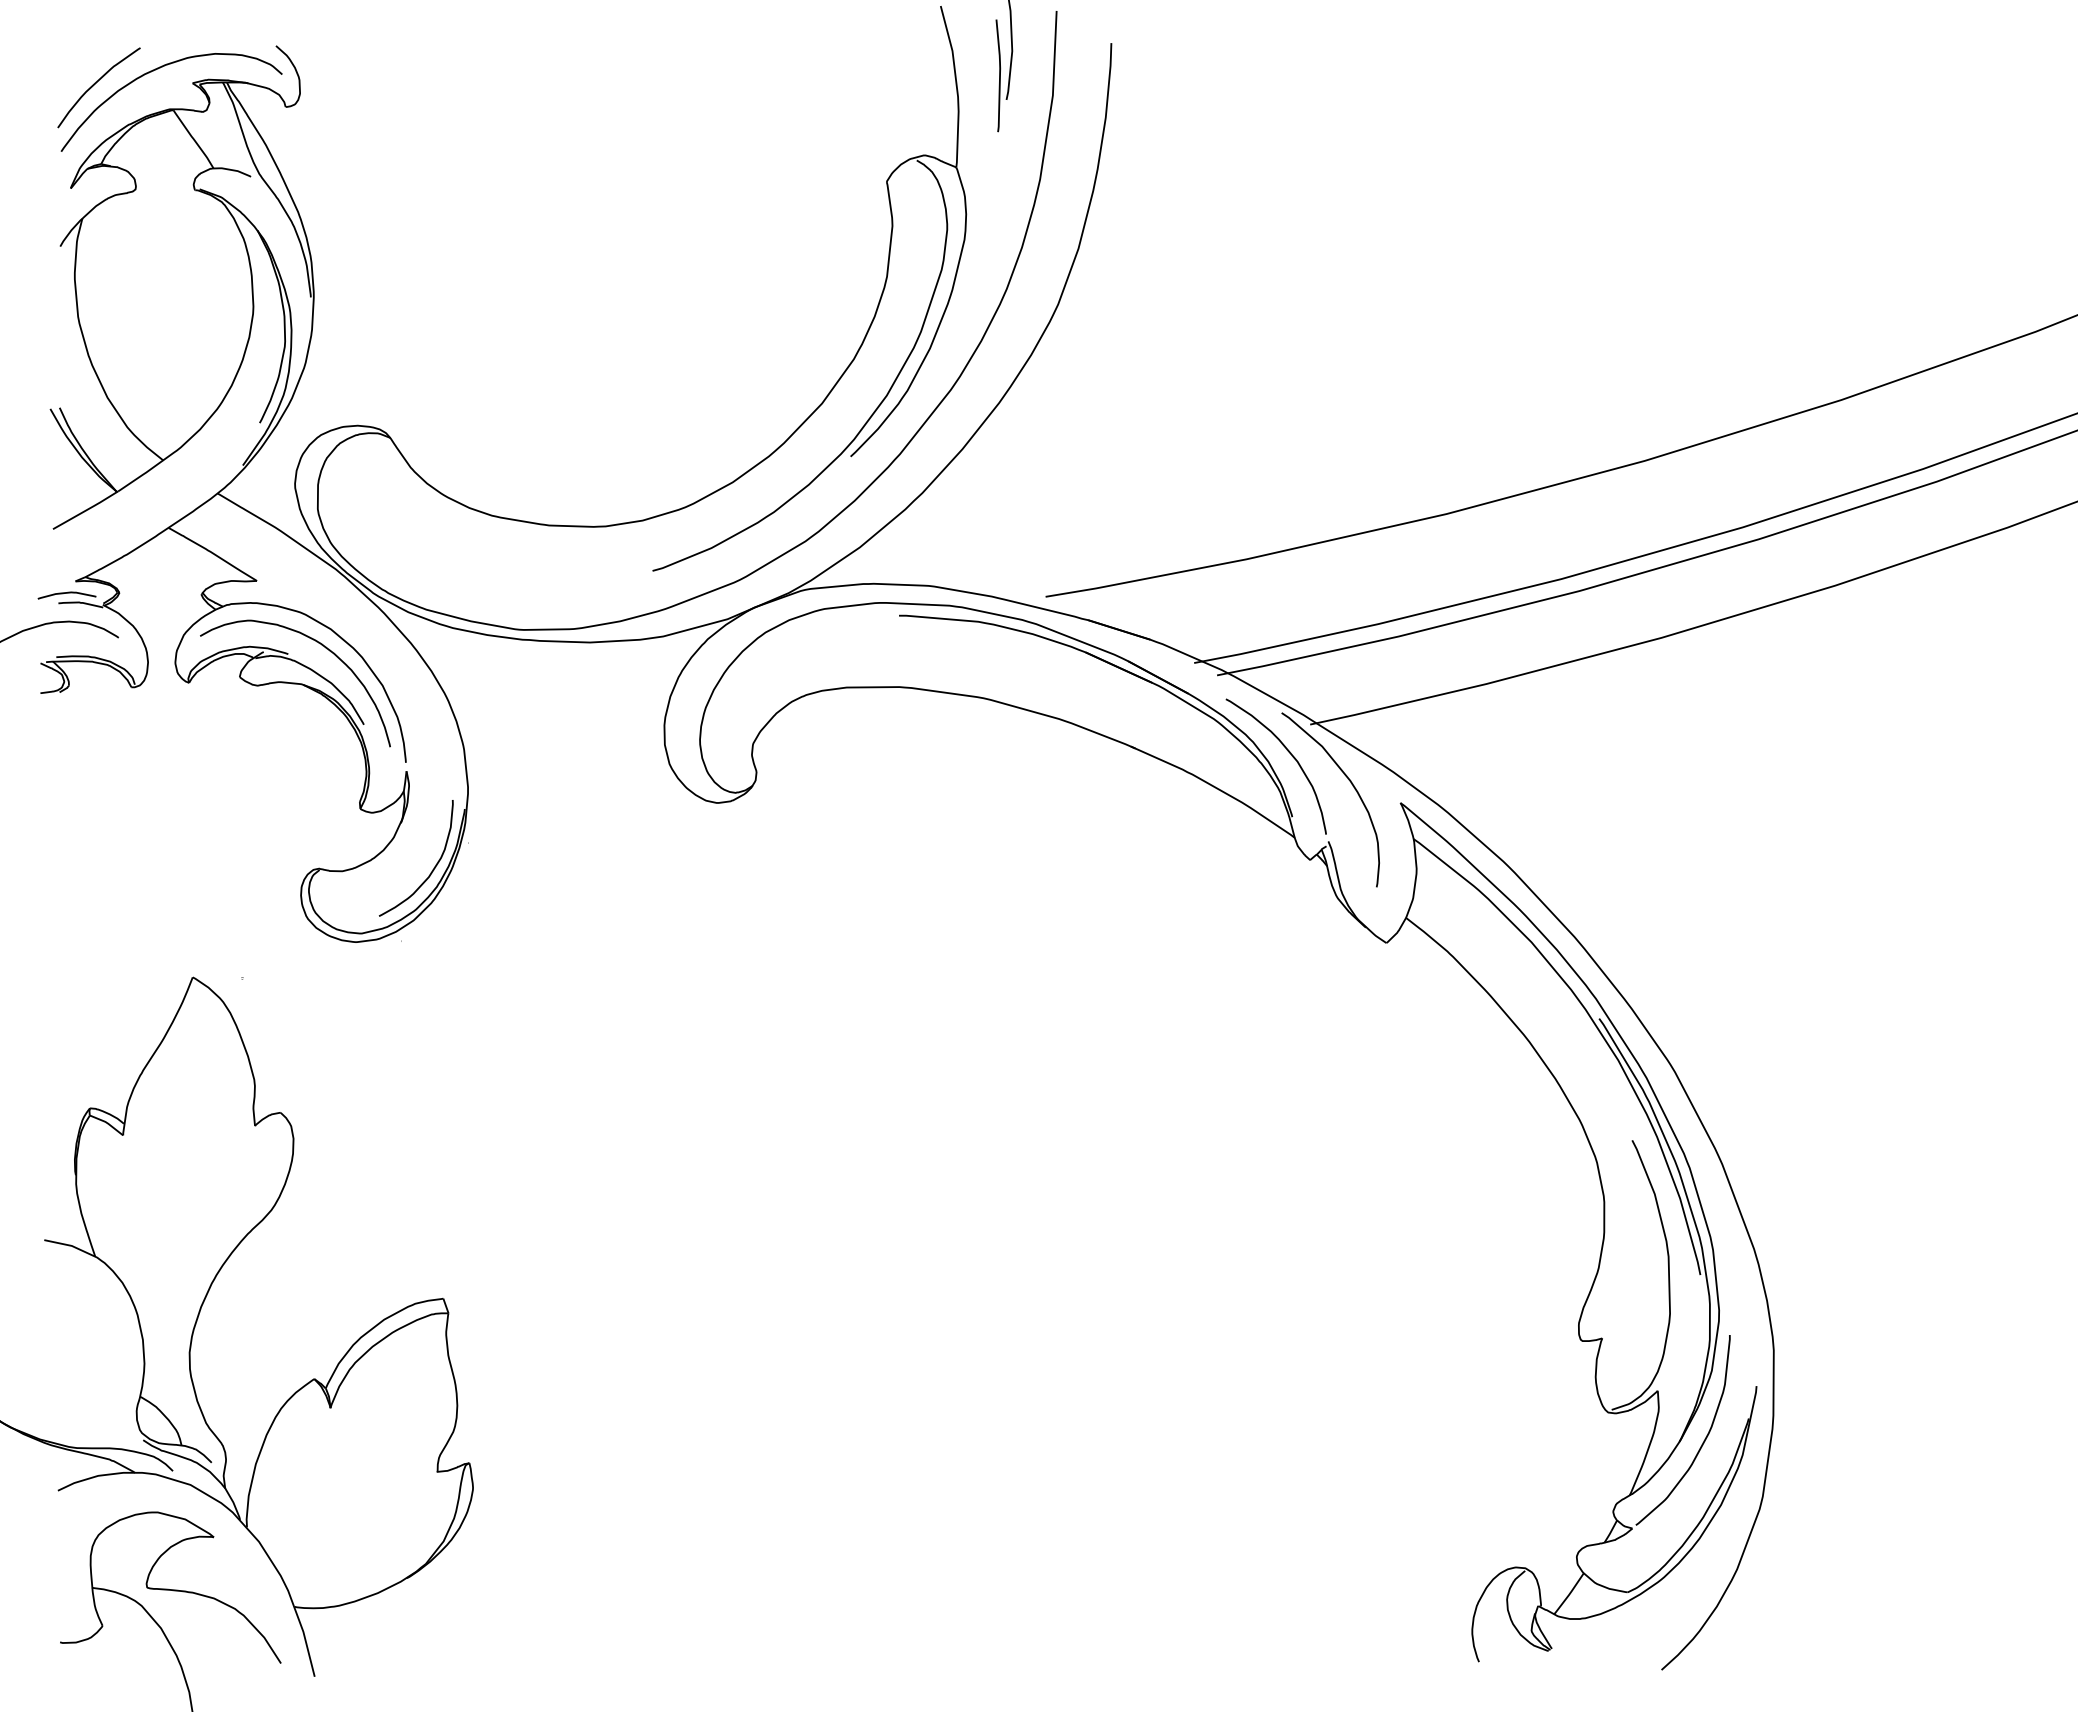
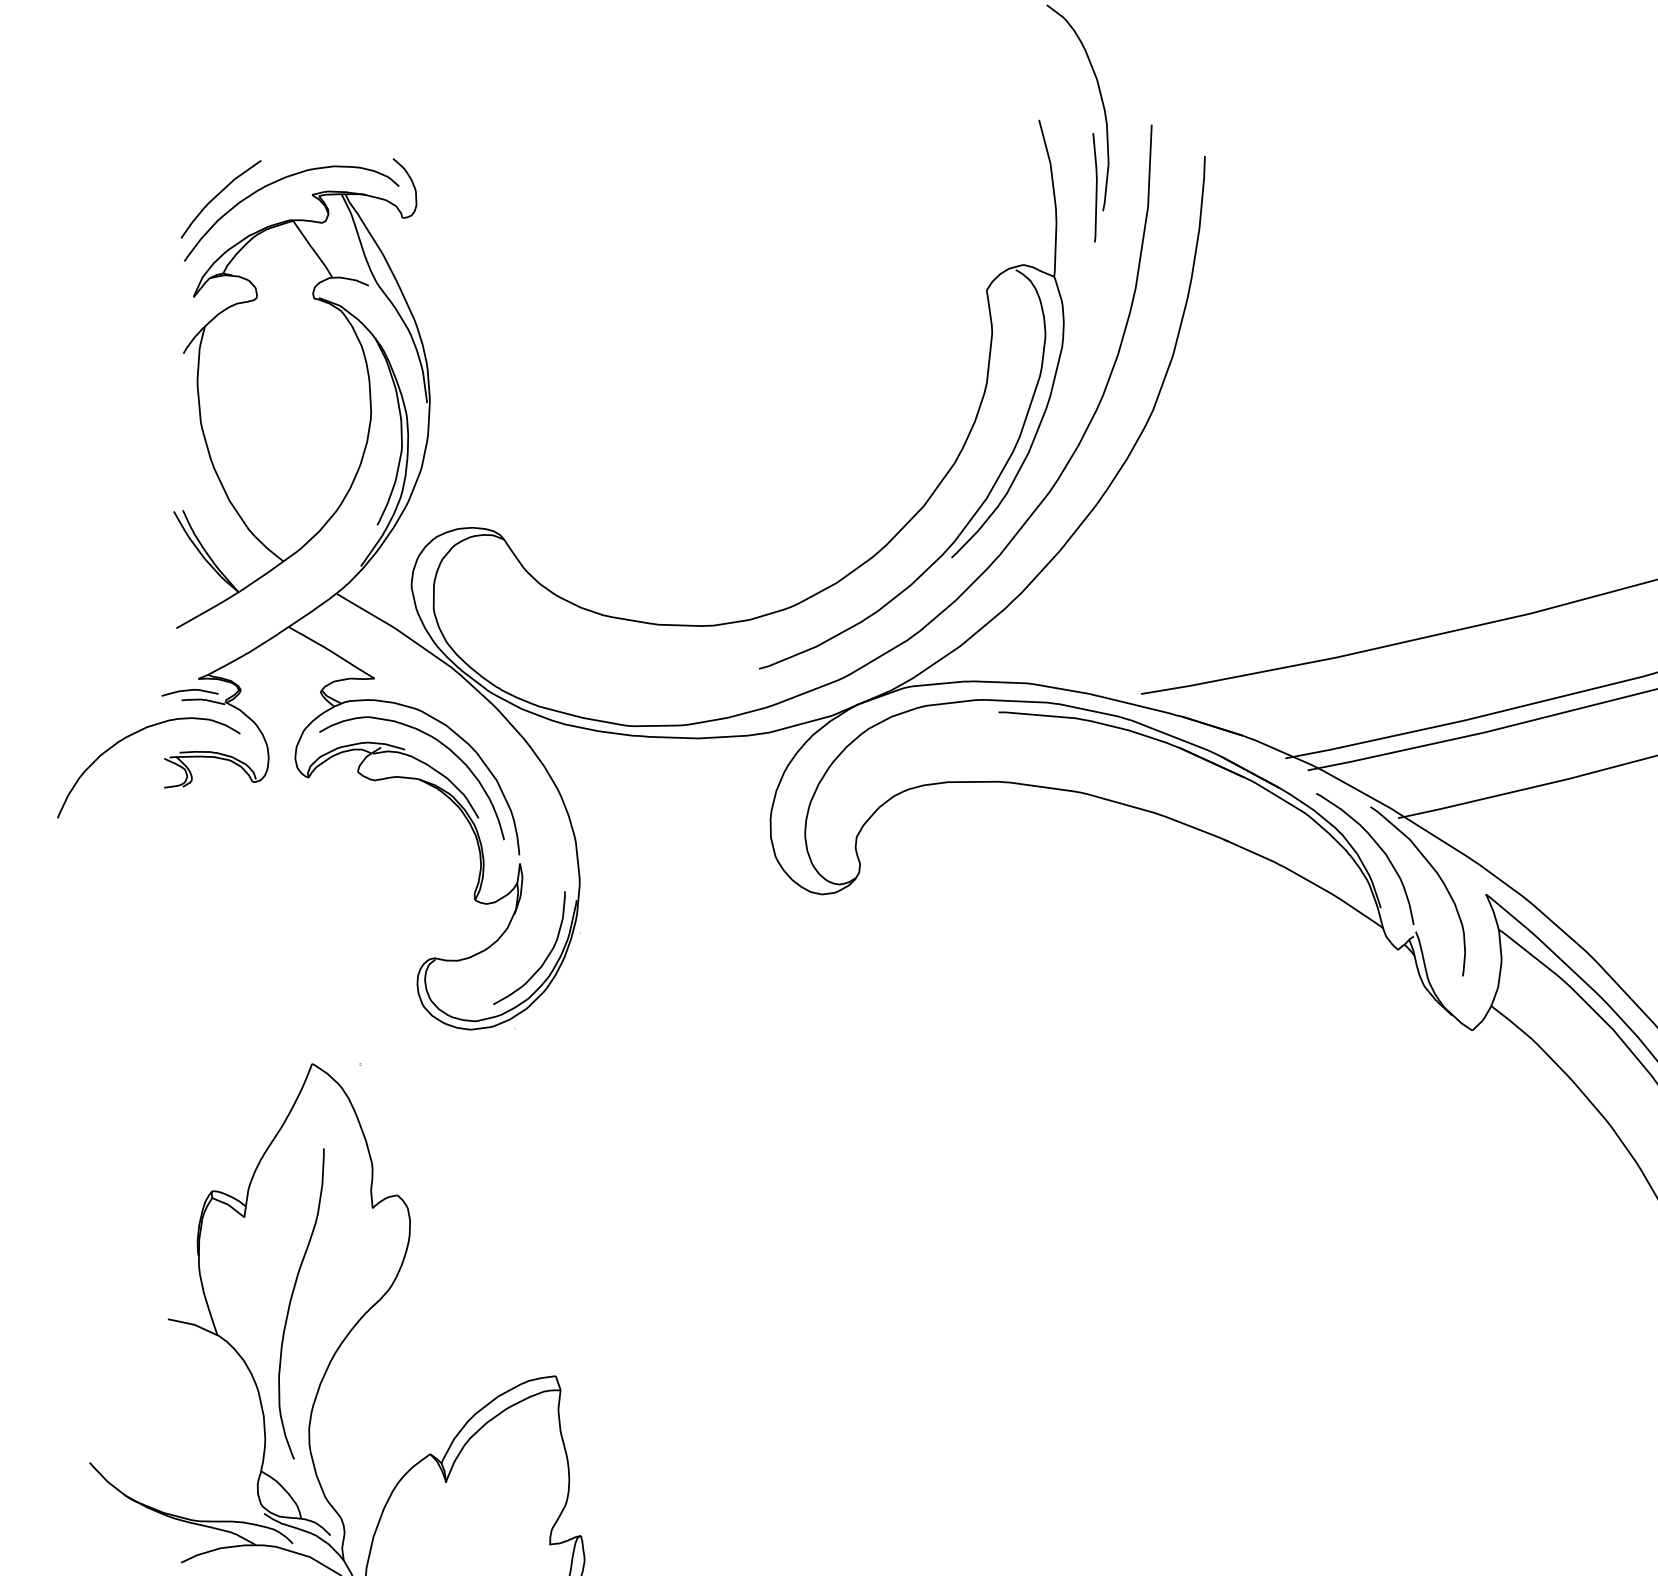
curve: (171, 1221) -> (291, 1301), added

